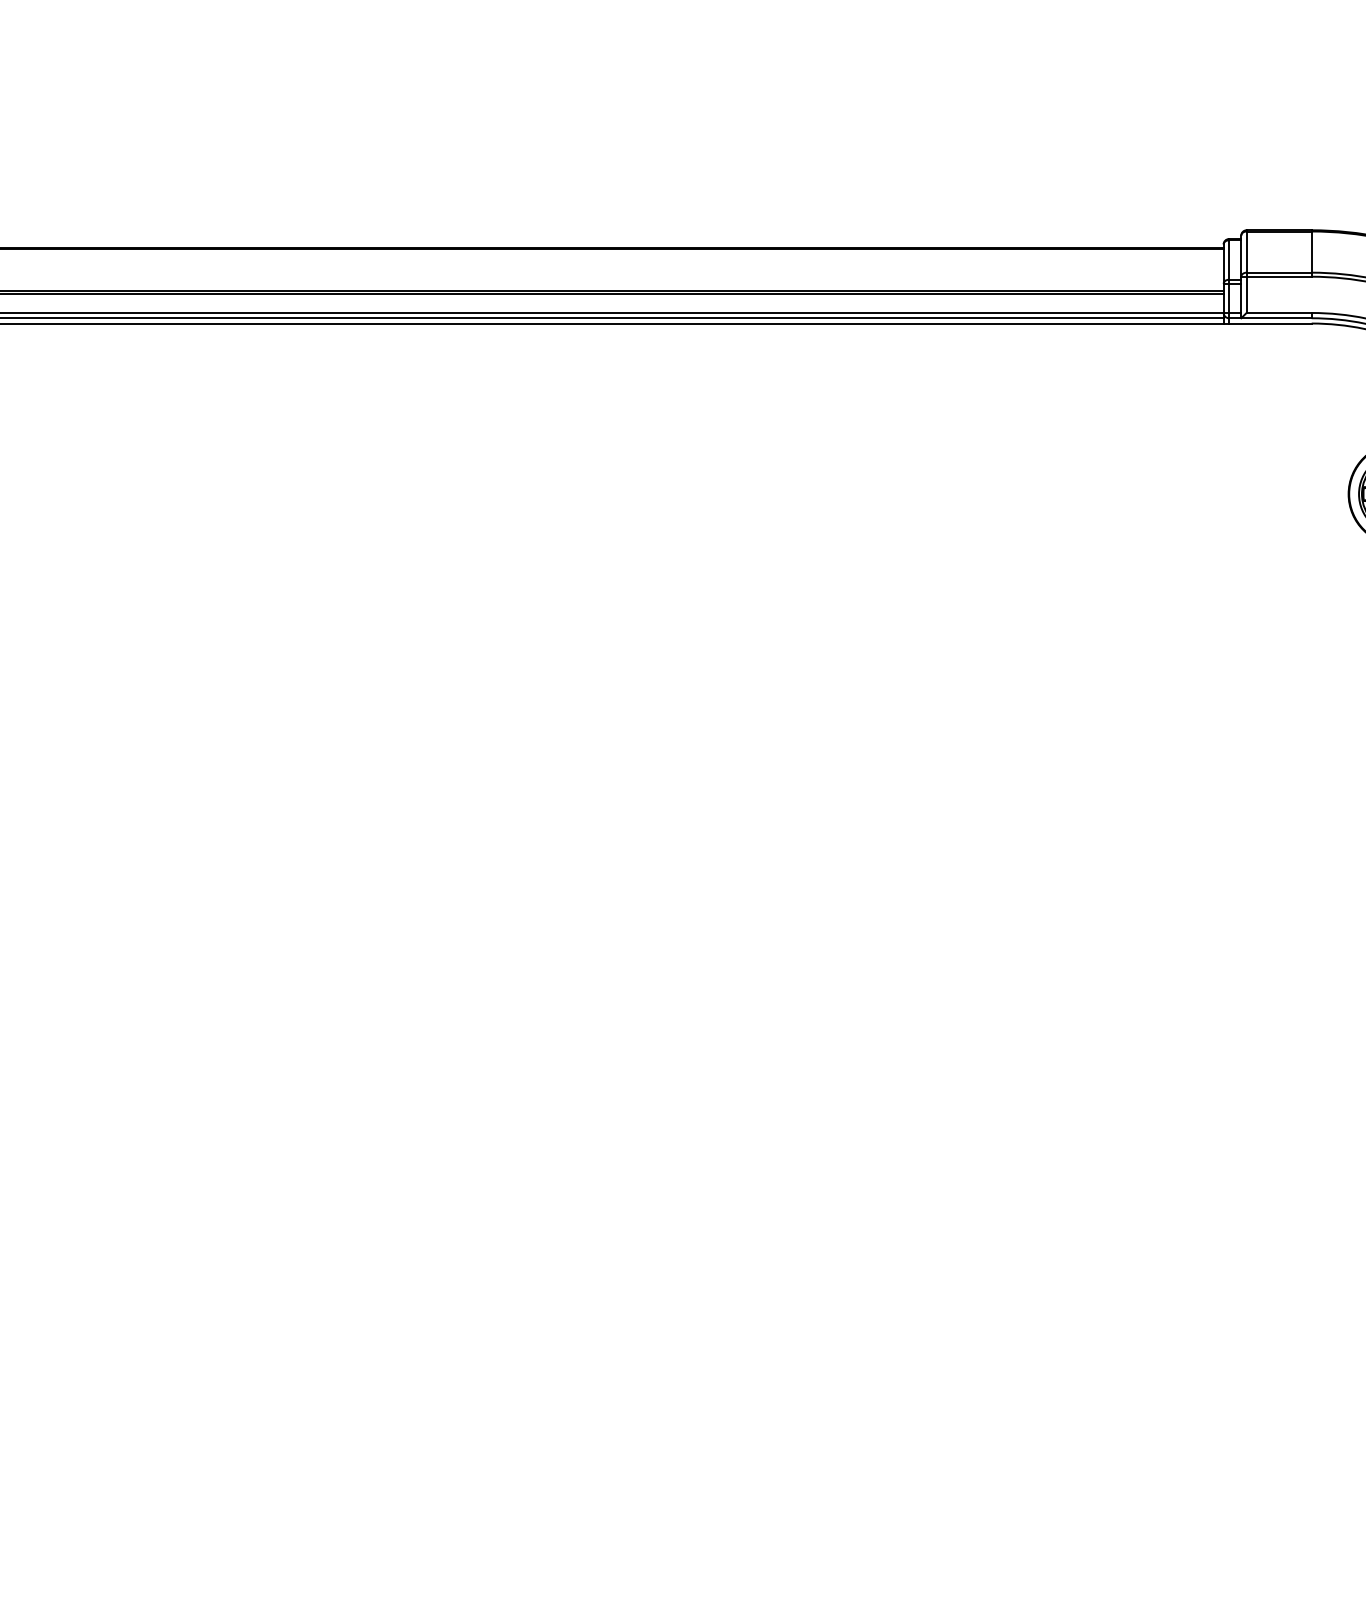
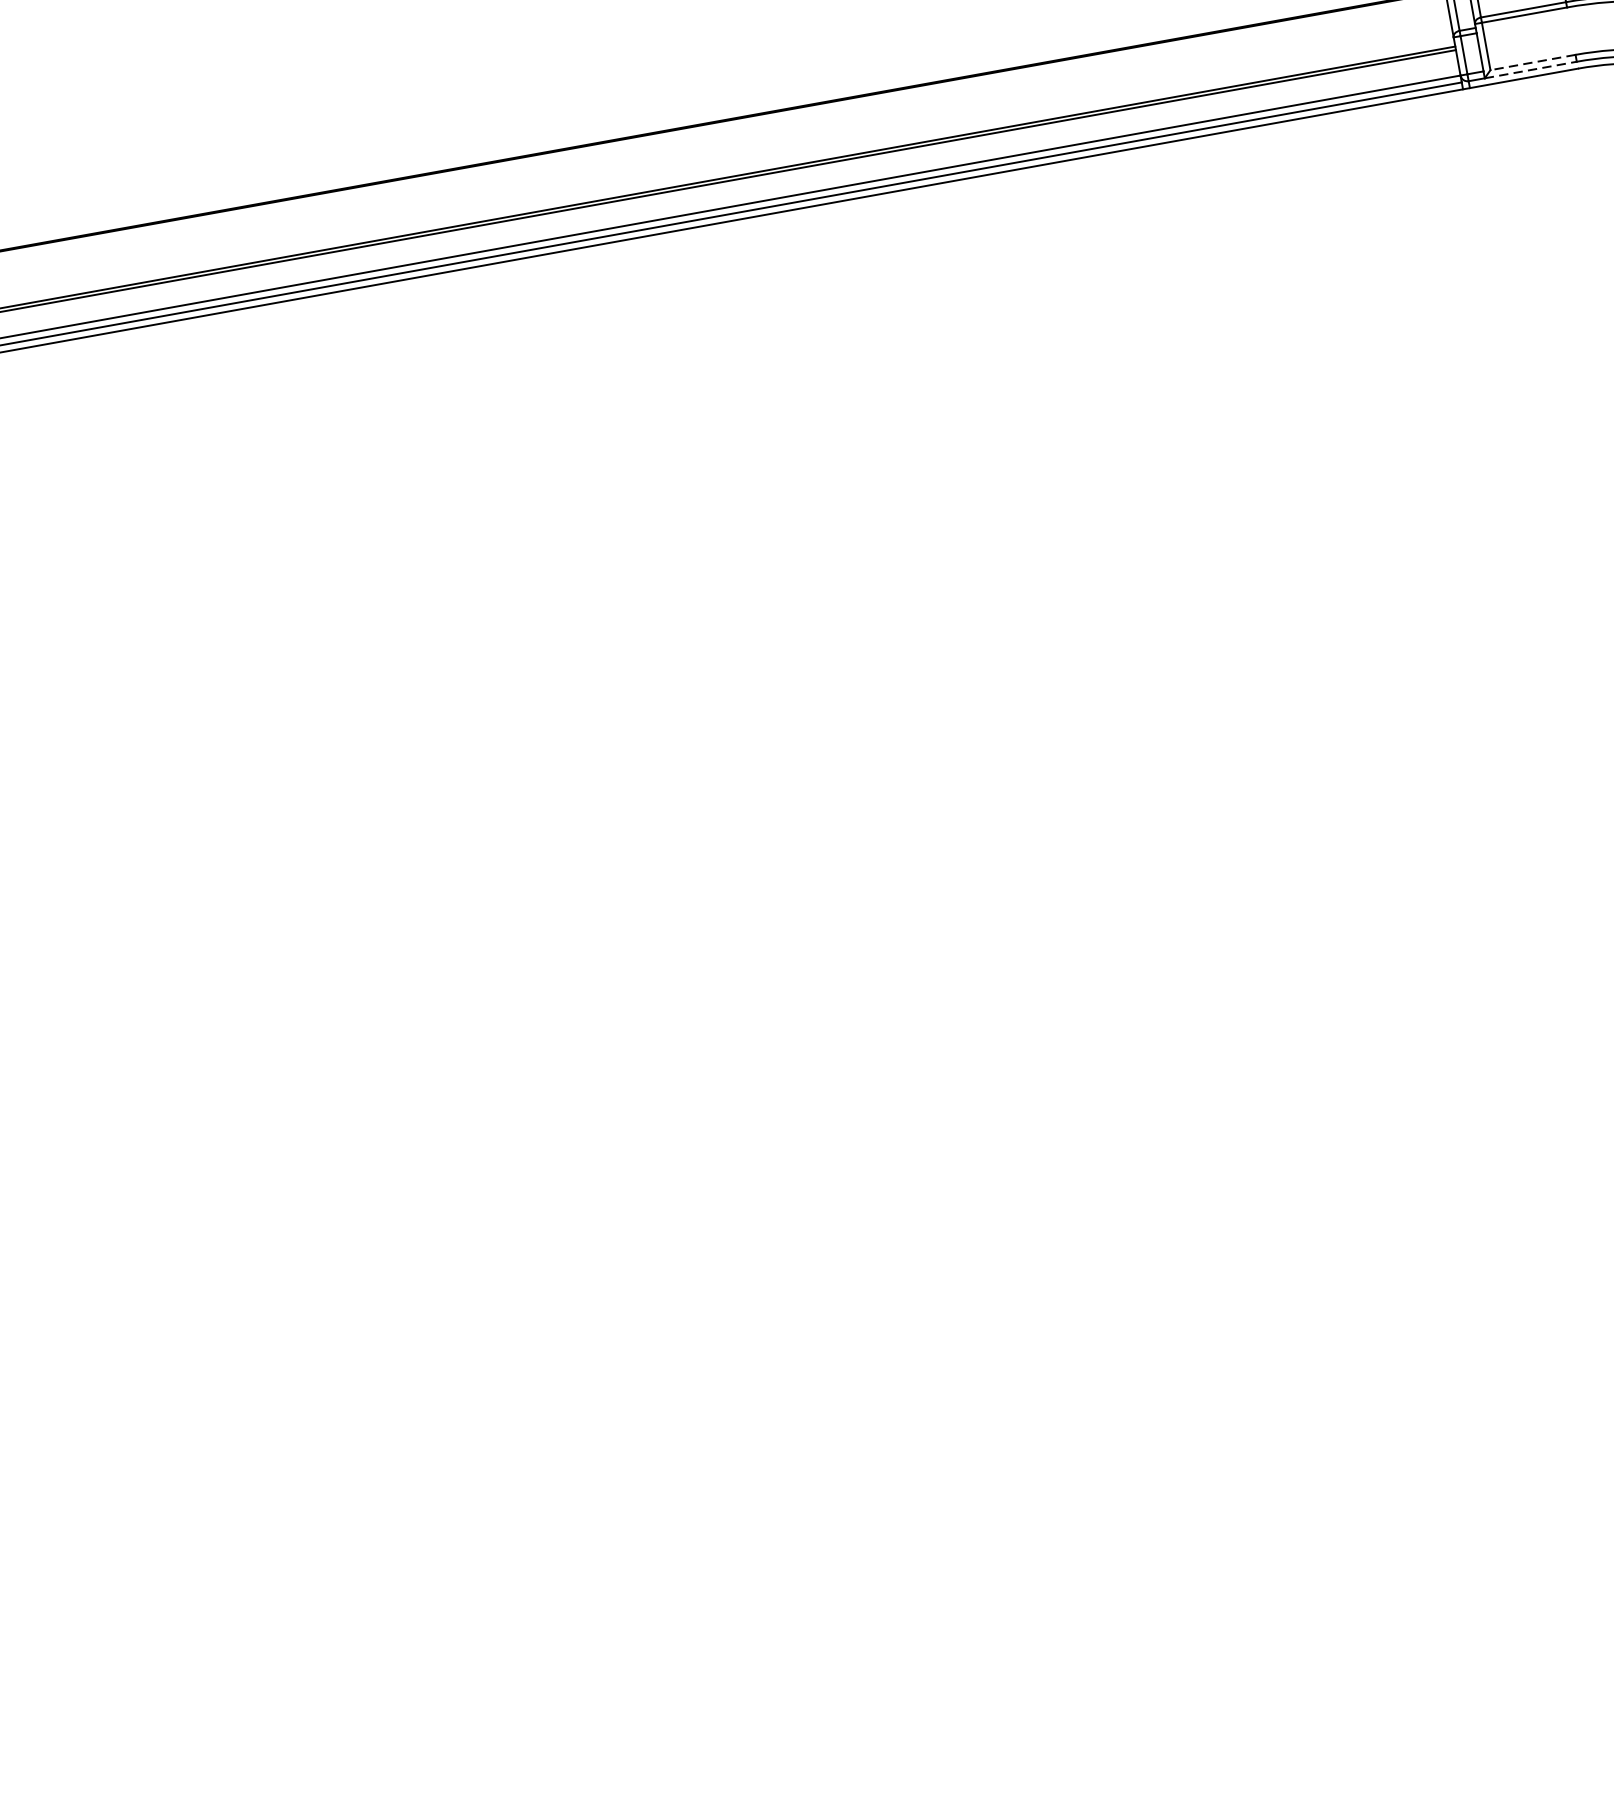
line: (1279, 312) -> (1533, 61), solid -> dashed
line: (1276, 318) -> (1530, 70), solid -> dashed

